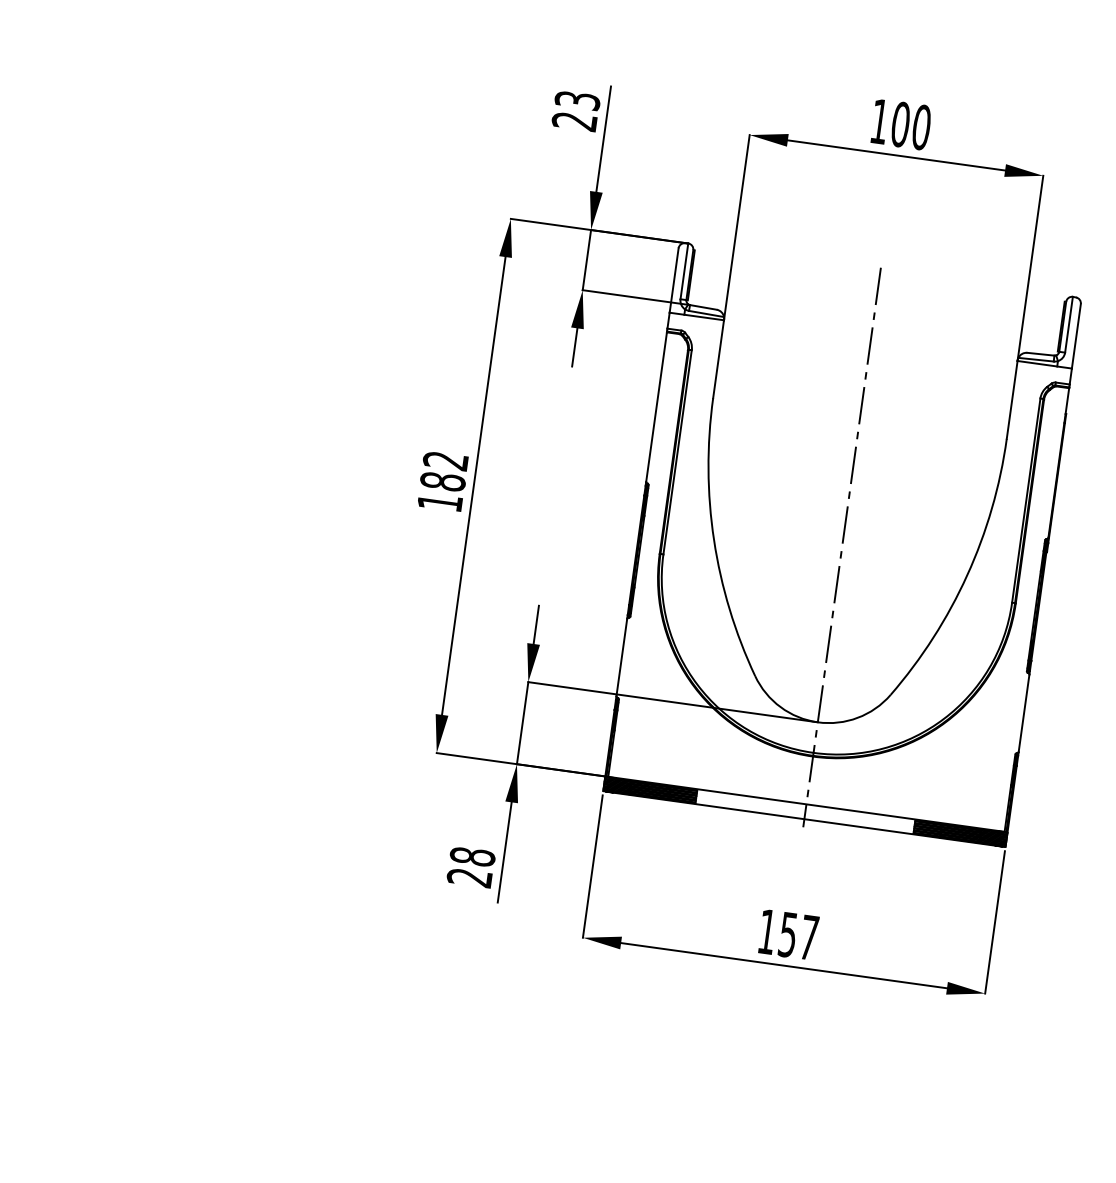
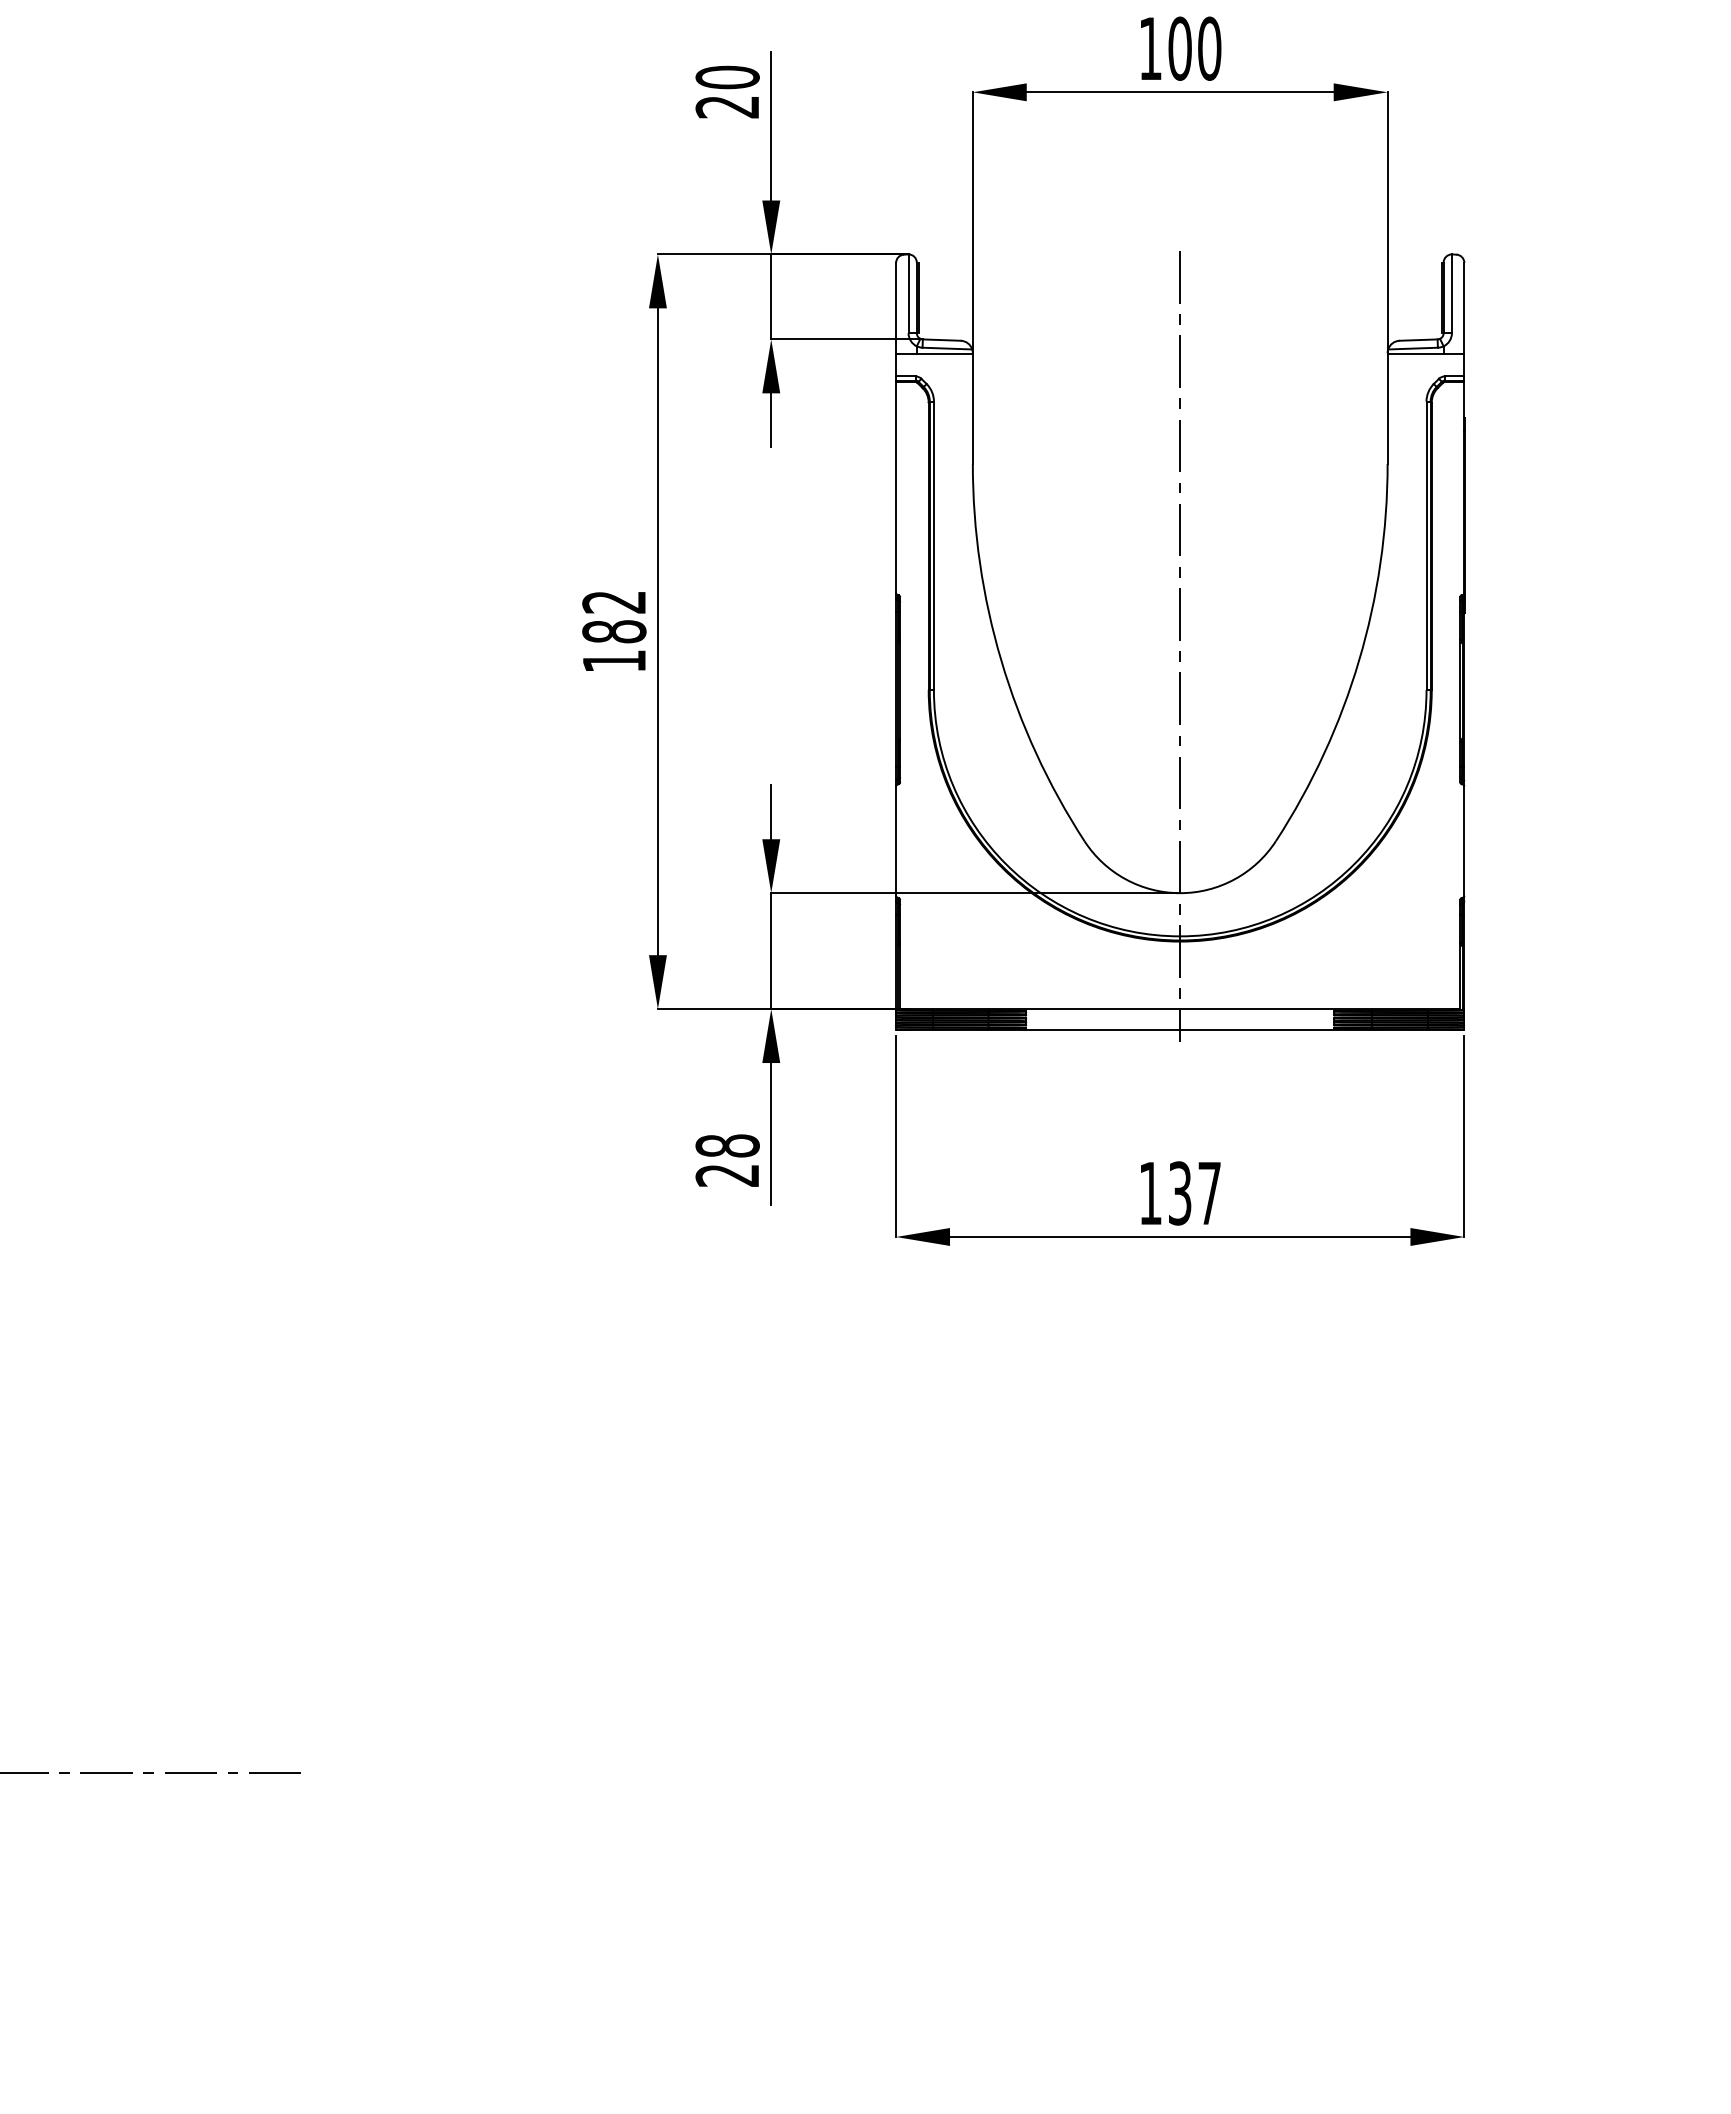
text: (577, 100) -> (727, 77), 23 -> 20
text: (788, 934) -> (1180, 1193), 157 -> 137

